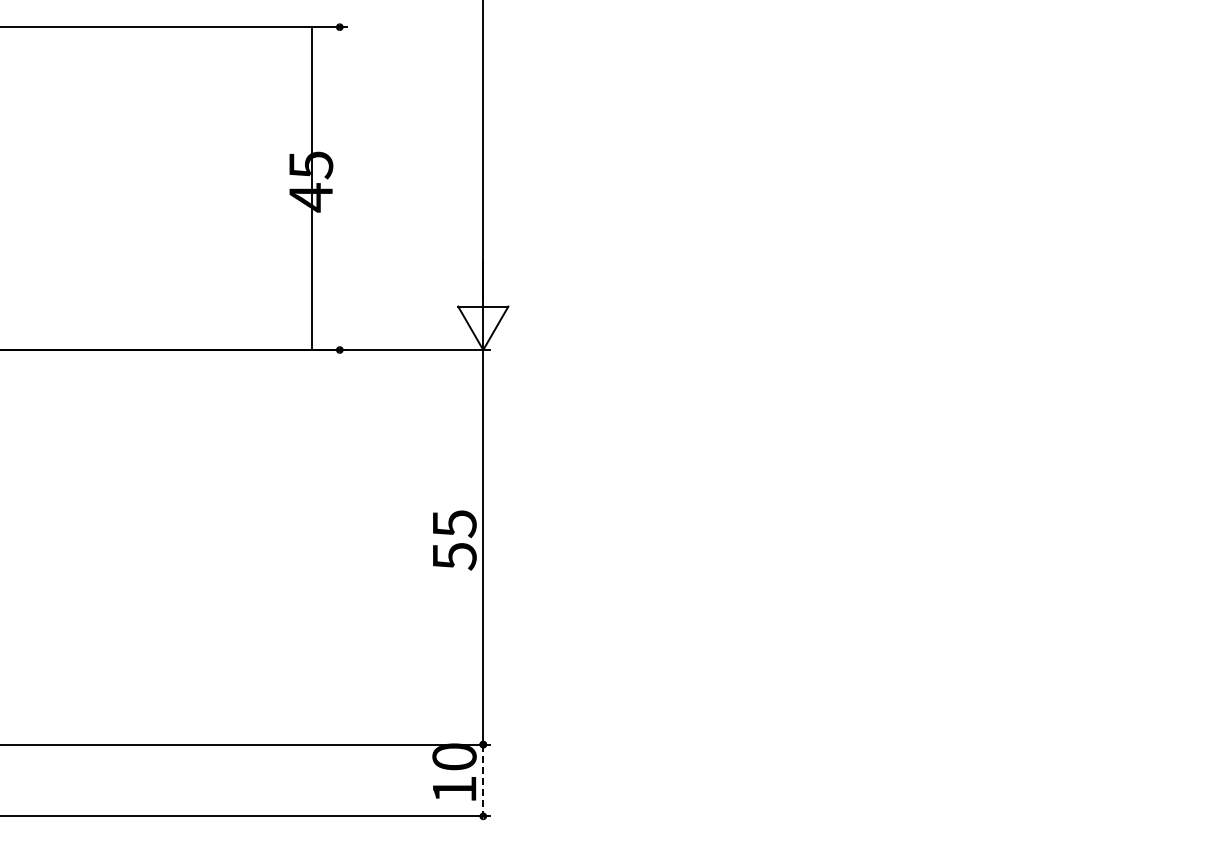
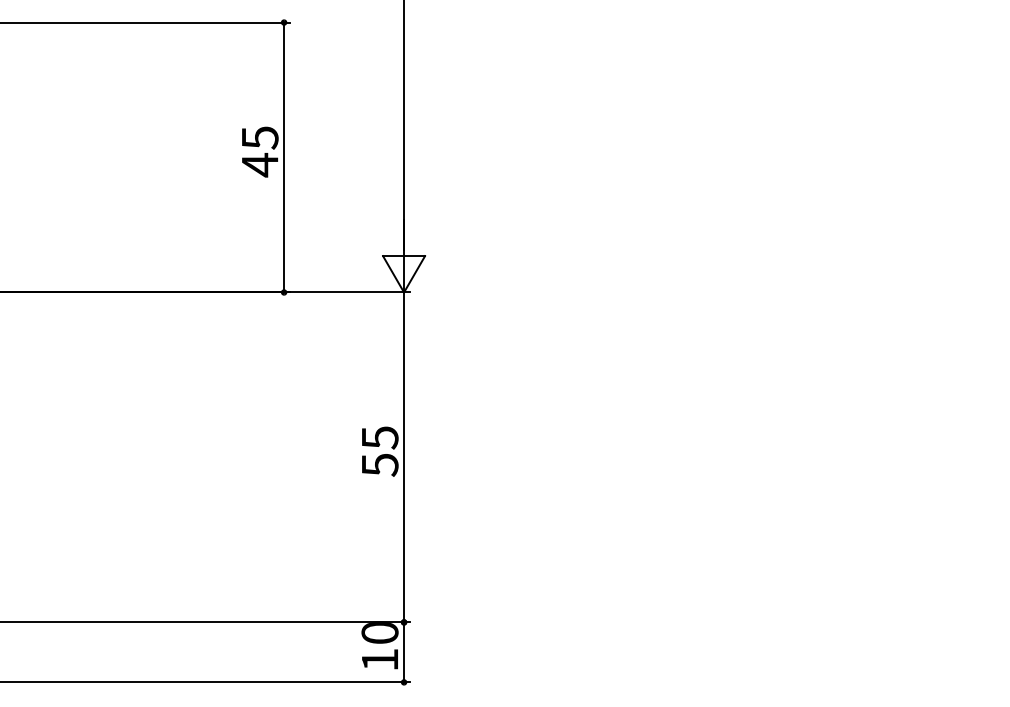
line: (311, 188) -> (283, 157), moved
line: (483, 780) -> (404, 652), dashed -> solid

